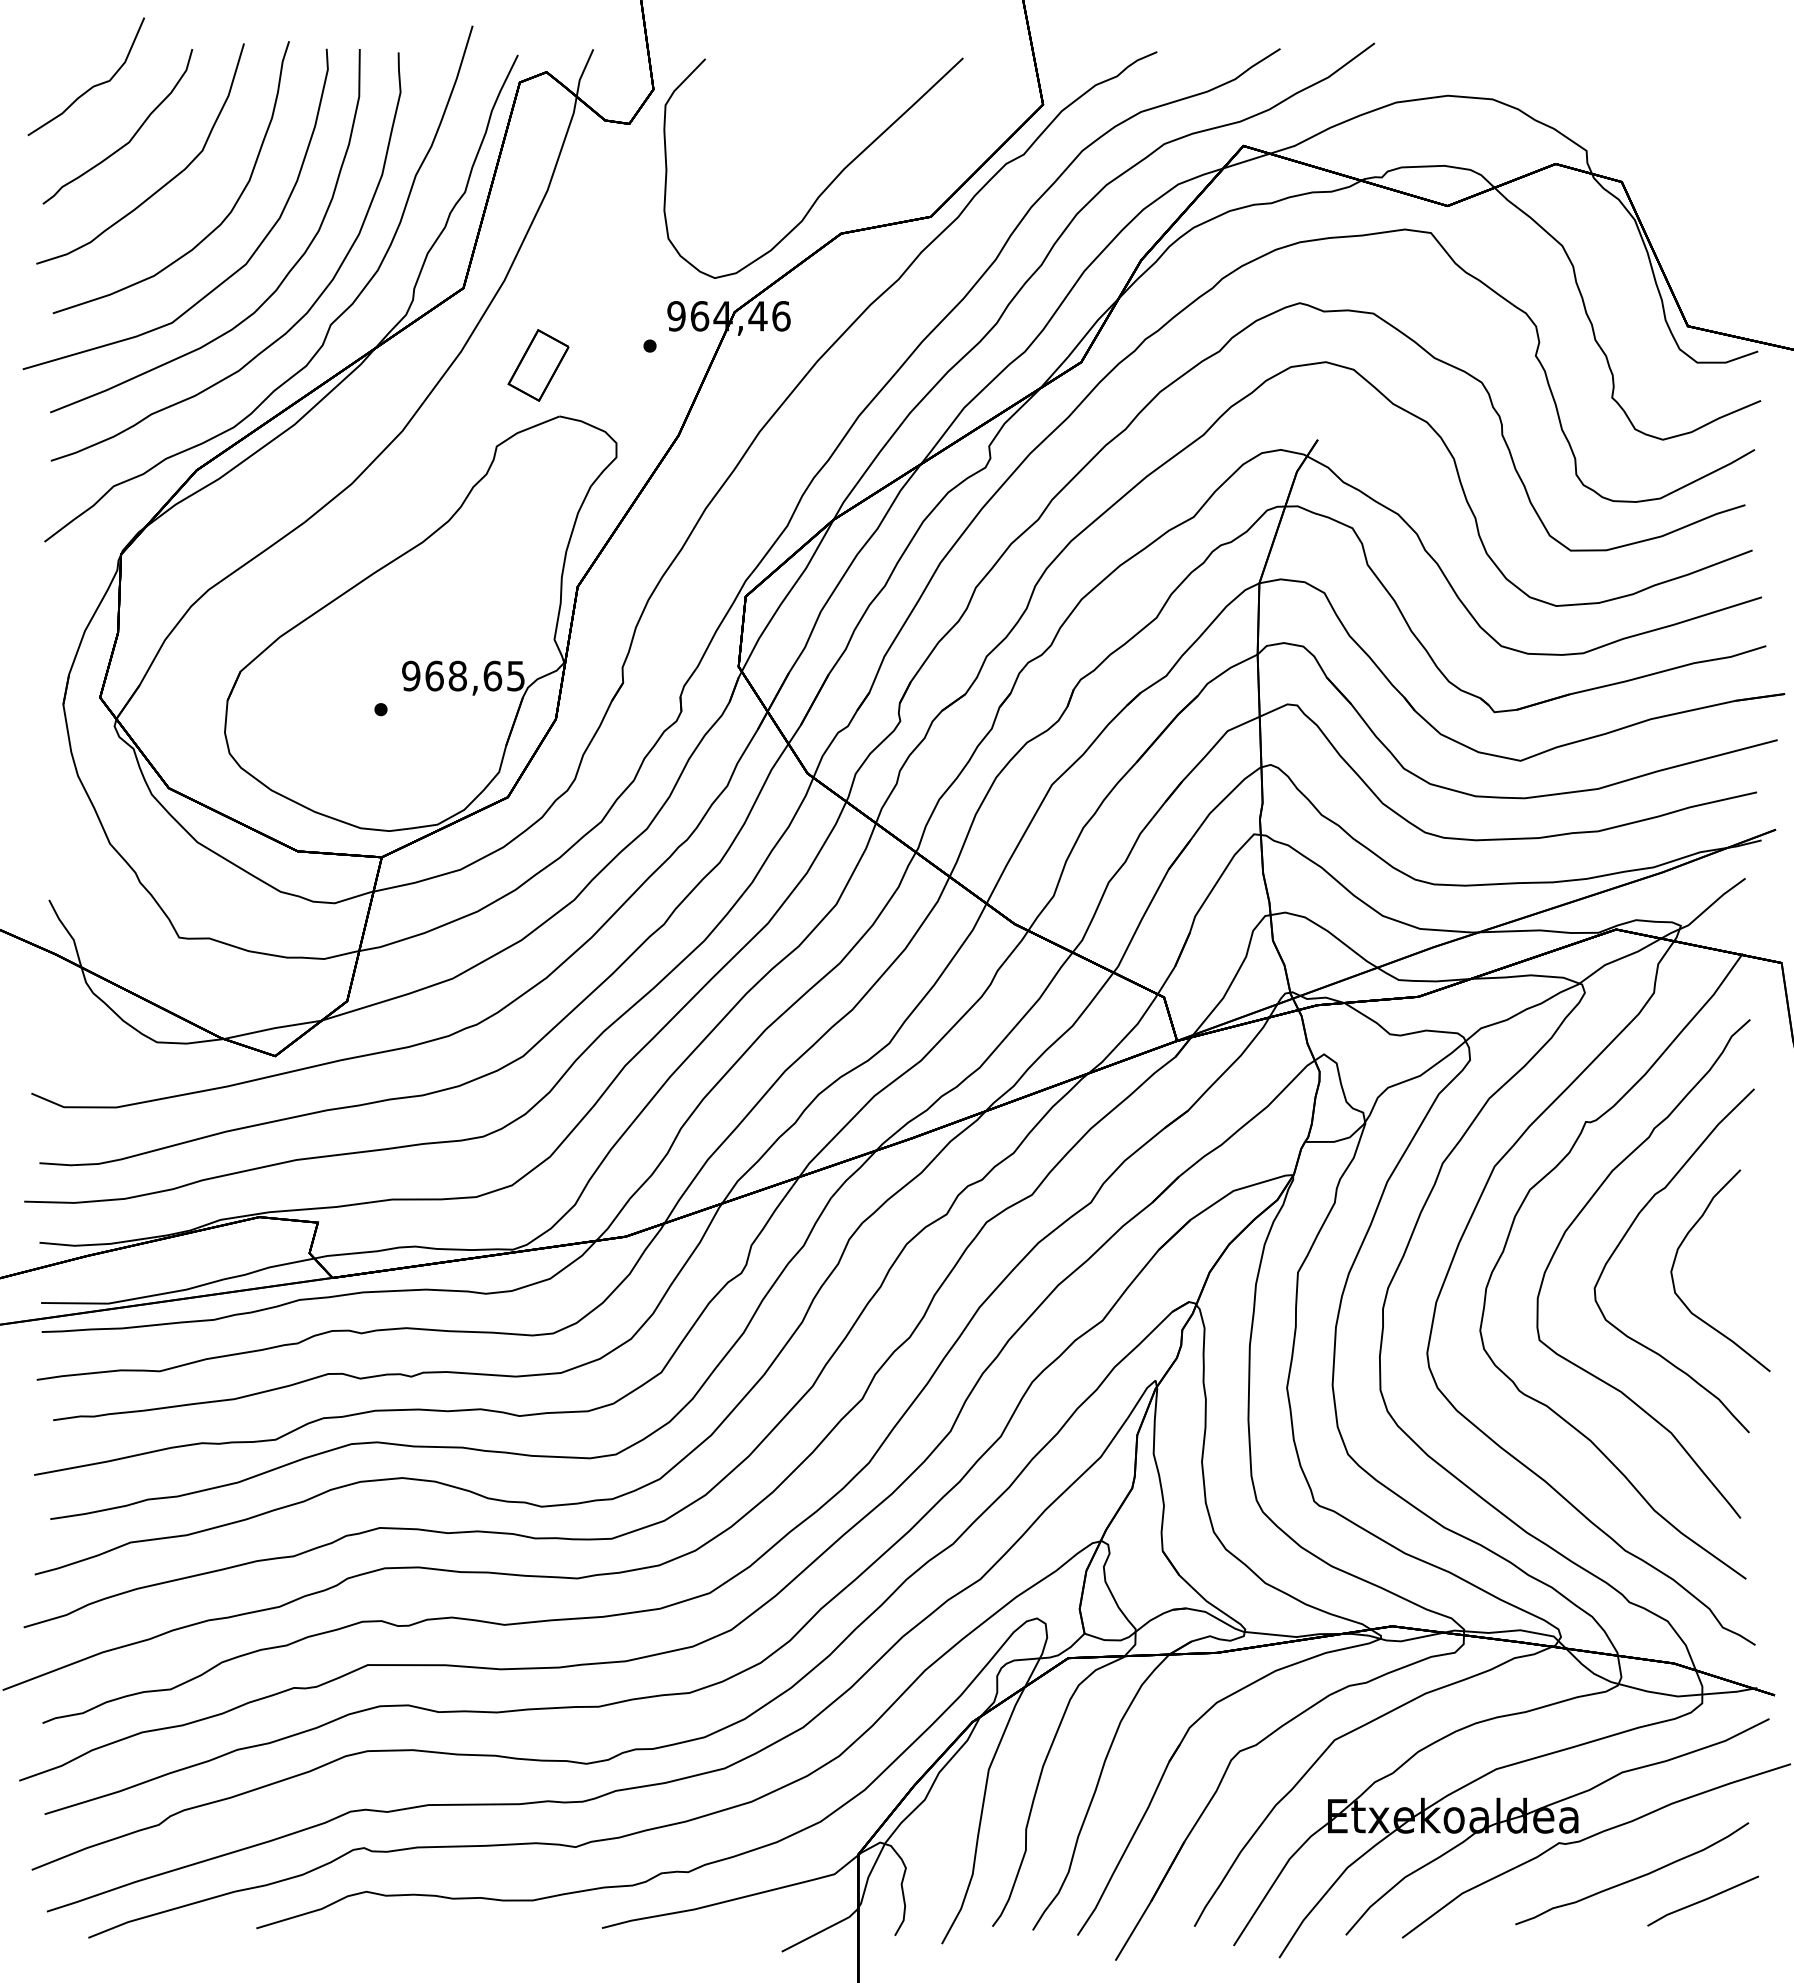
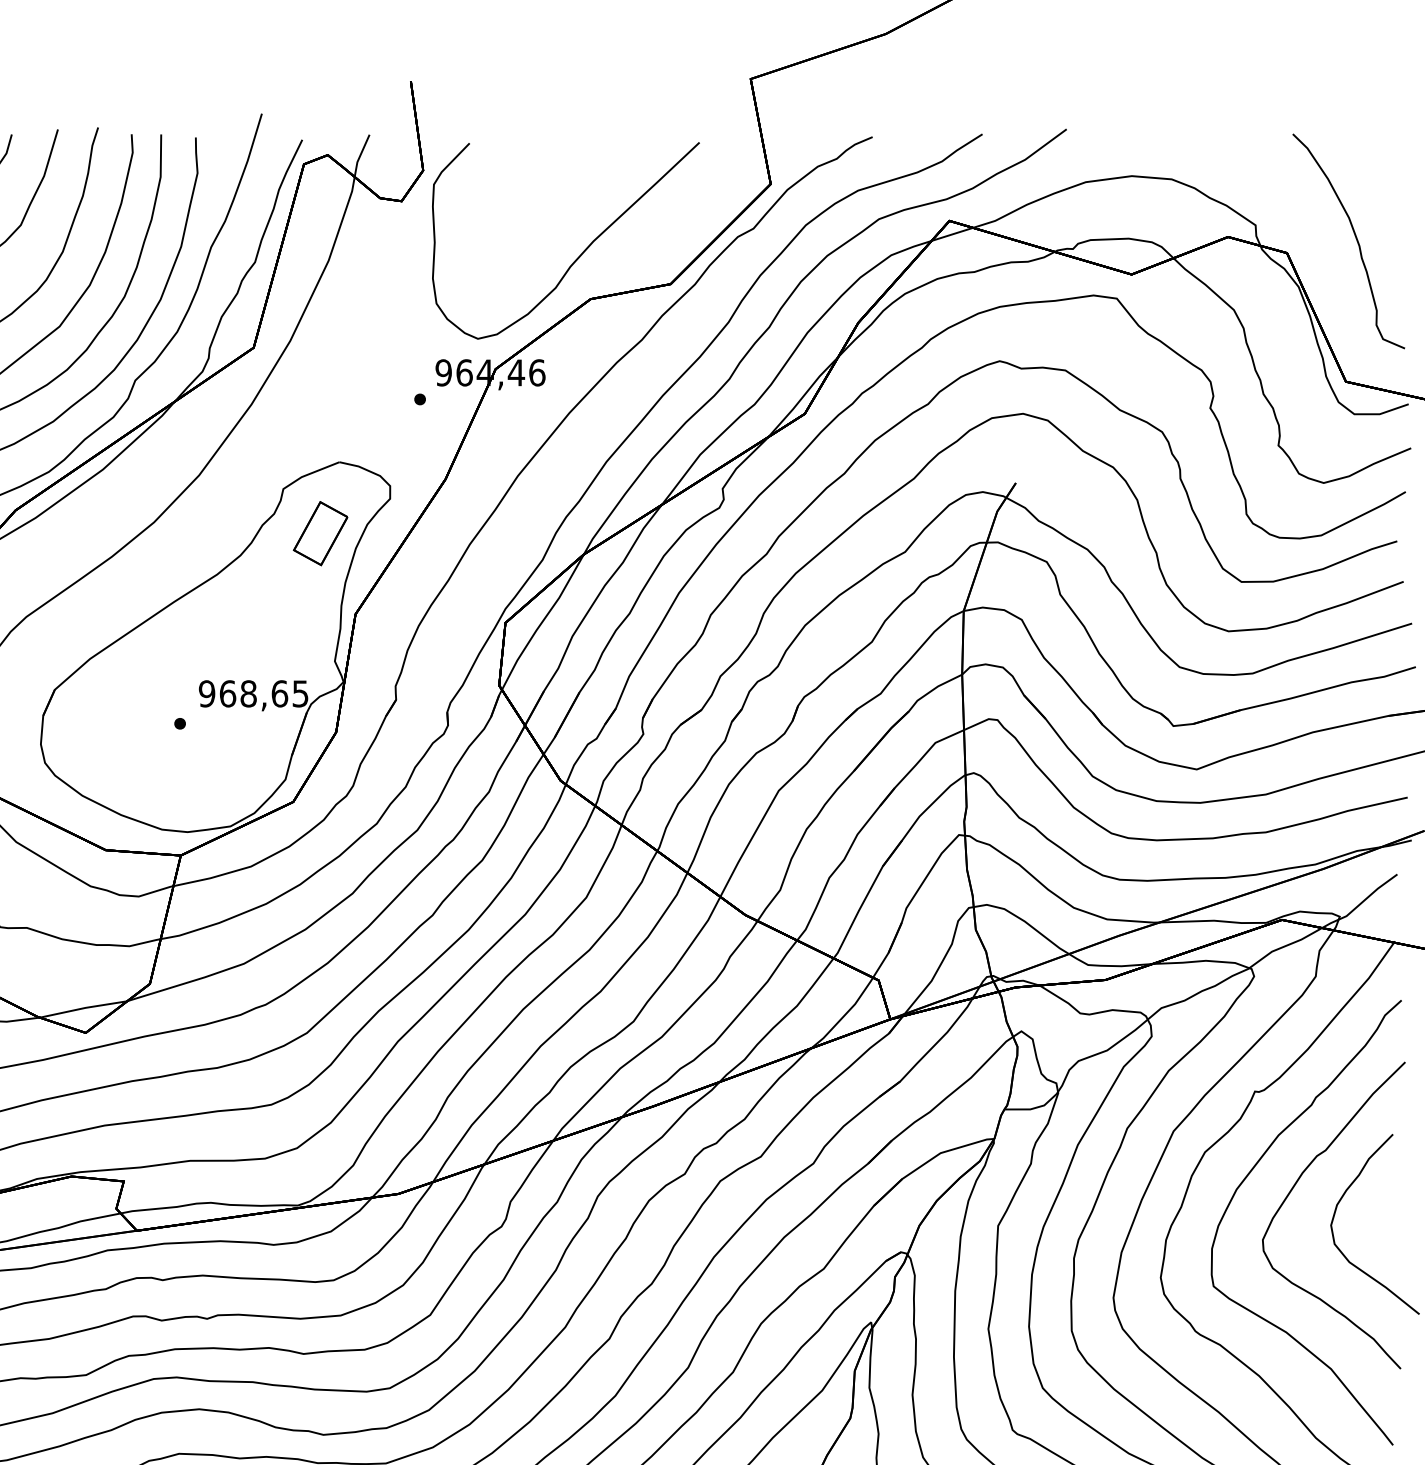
curve: (1698, 165) -> (1355, 238), added
part: (538, 365) -> (320, 533), moved

